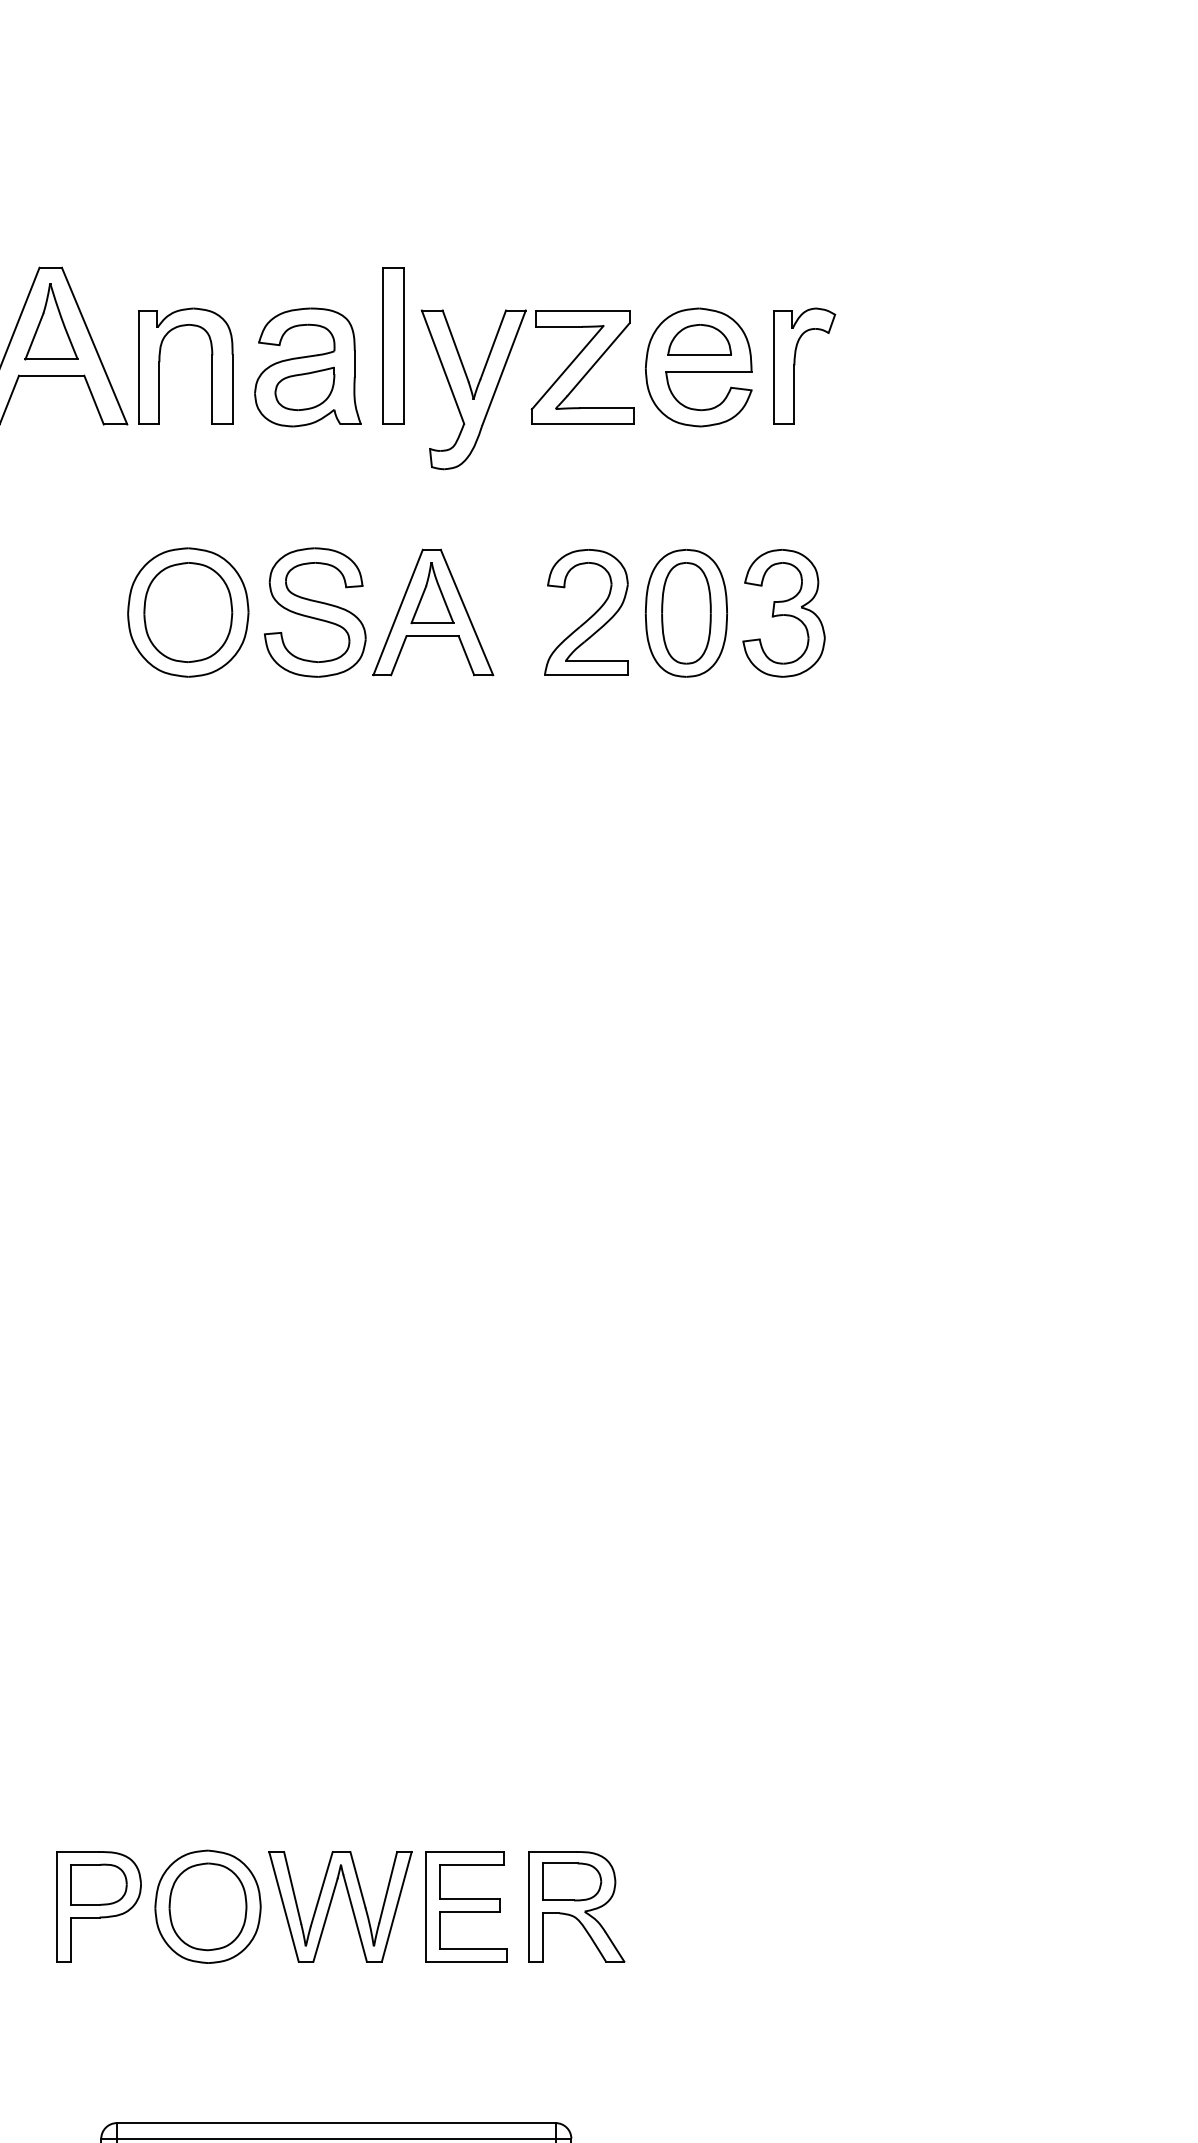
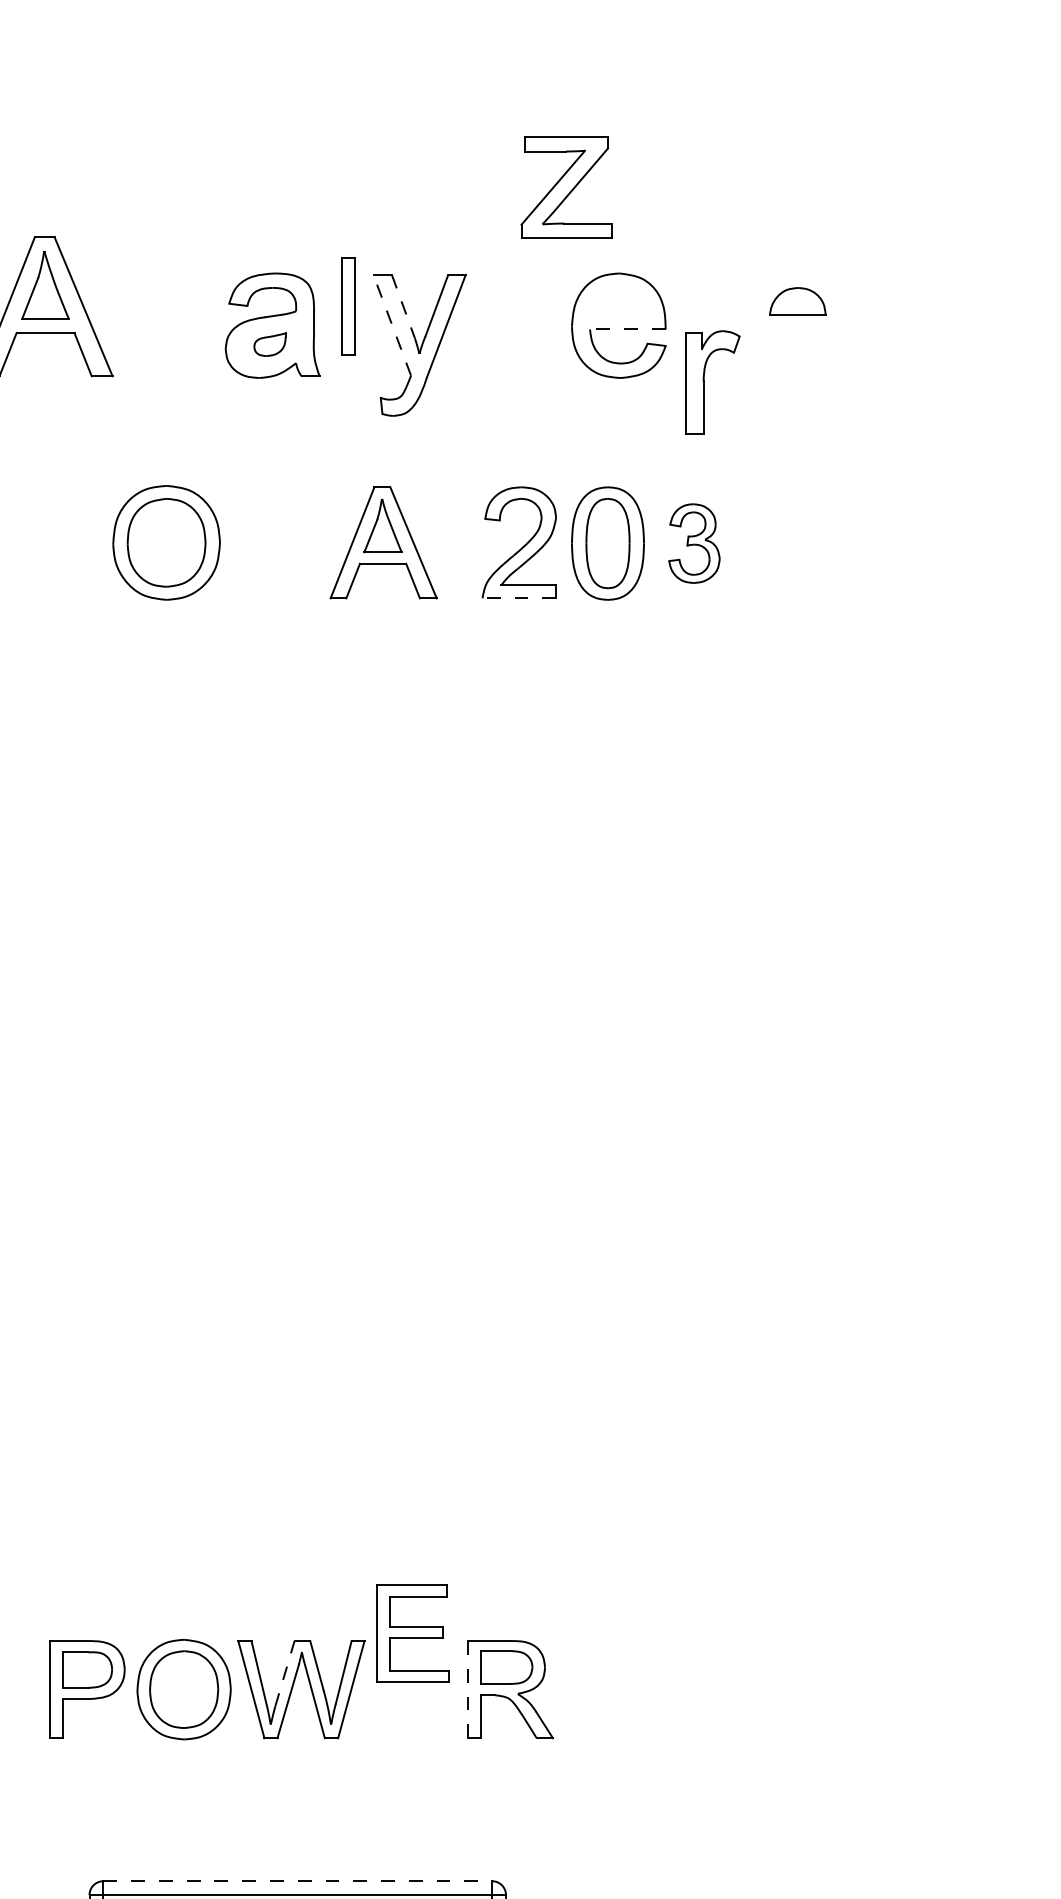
part: (699, 339) -> (797, 300), moved
part: (393, 345) -> (348, 306), size x0.7
line: (455, 346) -> (403, 307), solid -> dashed
part: (160, 361) -> (141, 320), removed
part: (795, 365) -> (704, 381), moved
line: (442, 366) -> (391, 324), solid -> dashed
part: (582, 367) -> (566, 187), moved
line: (708, 371) -> (627, 329), solid -> dashed
part: (304, 388) -> (269, 344), size x0.6
part: (315, 612) -> (279, 542), removed
part: (783, 613) -> (693, 543), size x0.7
line: (586, 675) -> (519, 598), solid -> dashed
line: (321, 1889) -> (284, 1674), solid -> dashed
part: (466, 1906) -> (413, 1633), moved
line: (528, 1906) -> (468, 1689), solid -> dashed
line: (336, 2123) -> (297, 1881), solid -> dashed

